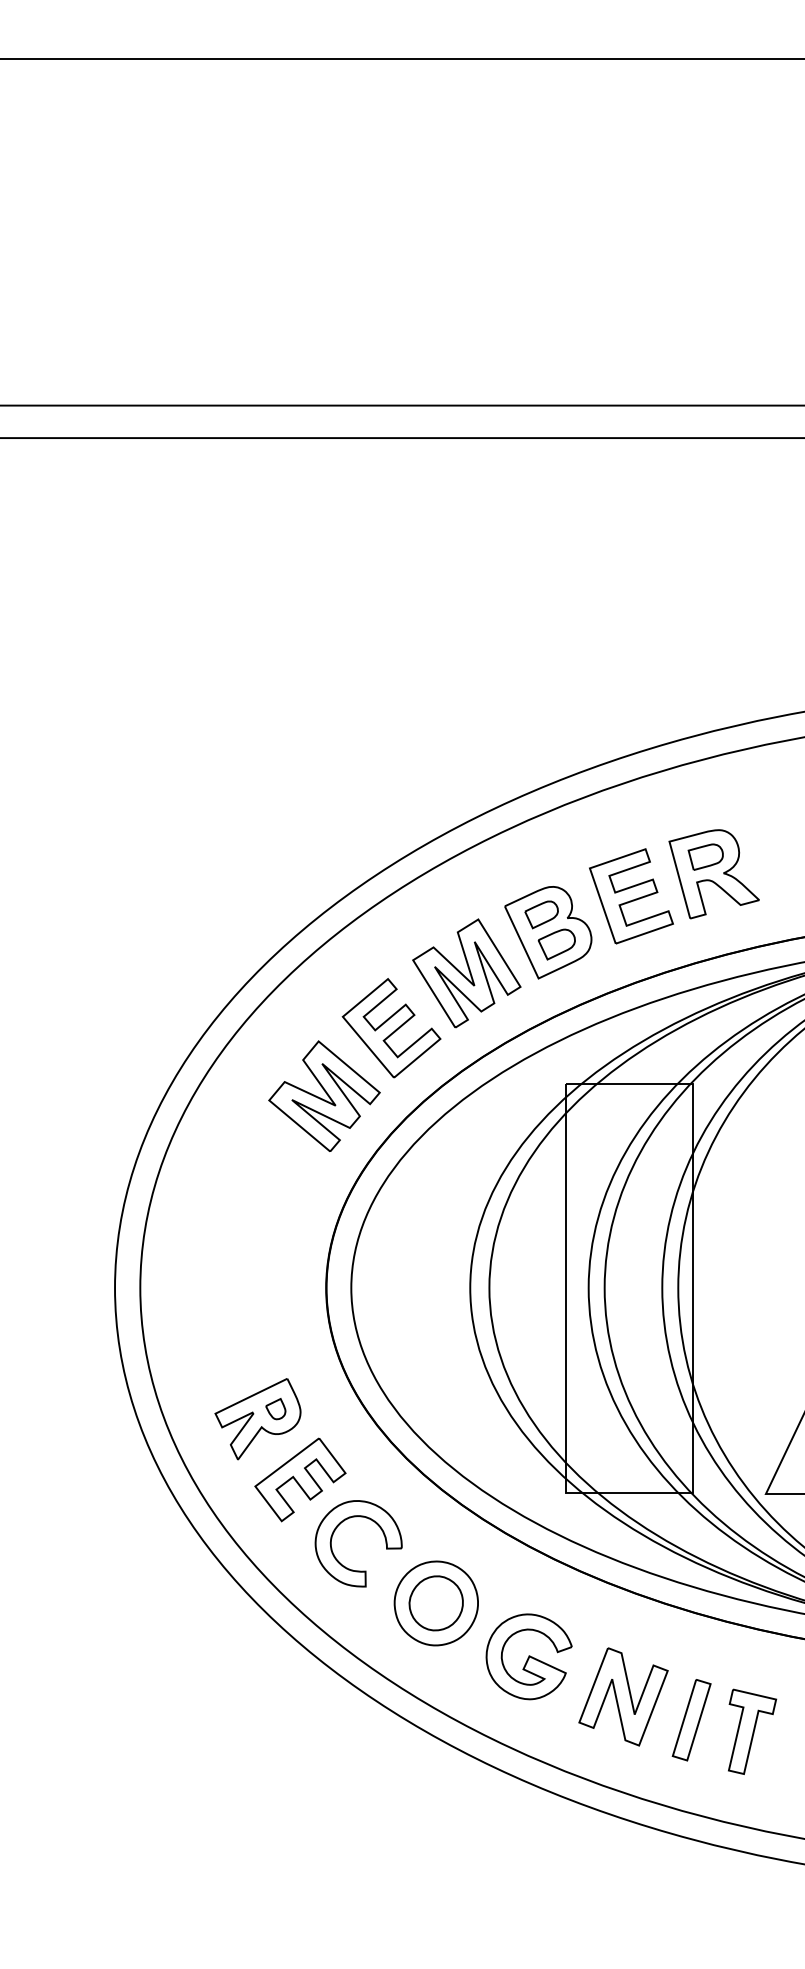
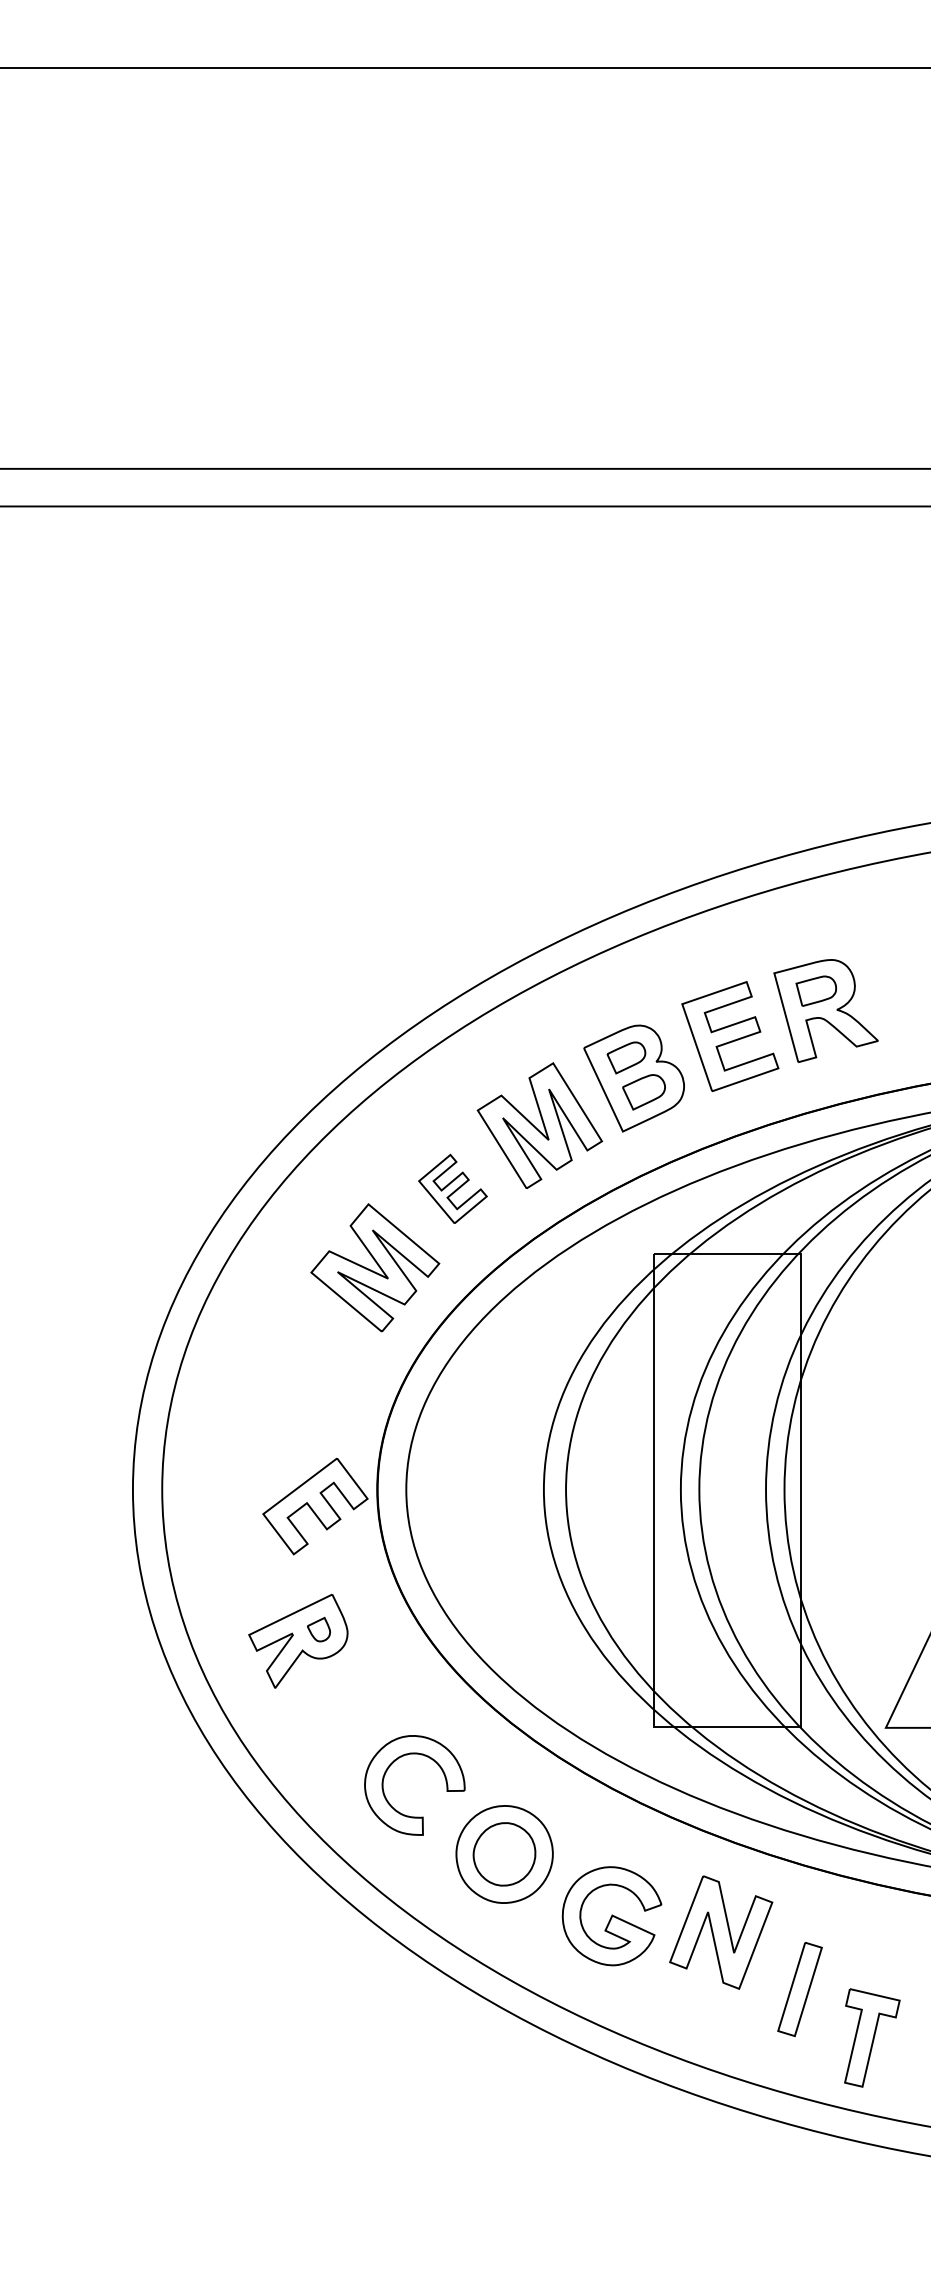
part: (391, 1027) -> (452, 1188), size x0.6
part: (300, 1479) -> (315, 1506), moved
part: (623, 1696) -> (721, 1932), moved
part: (752, 1731) -> (872, 2037), moved

